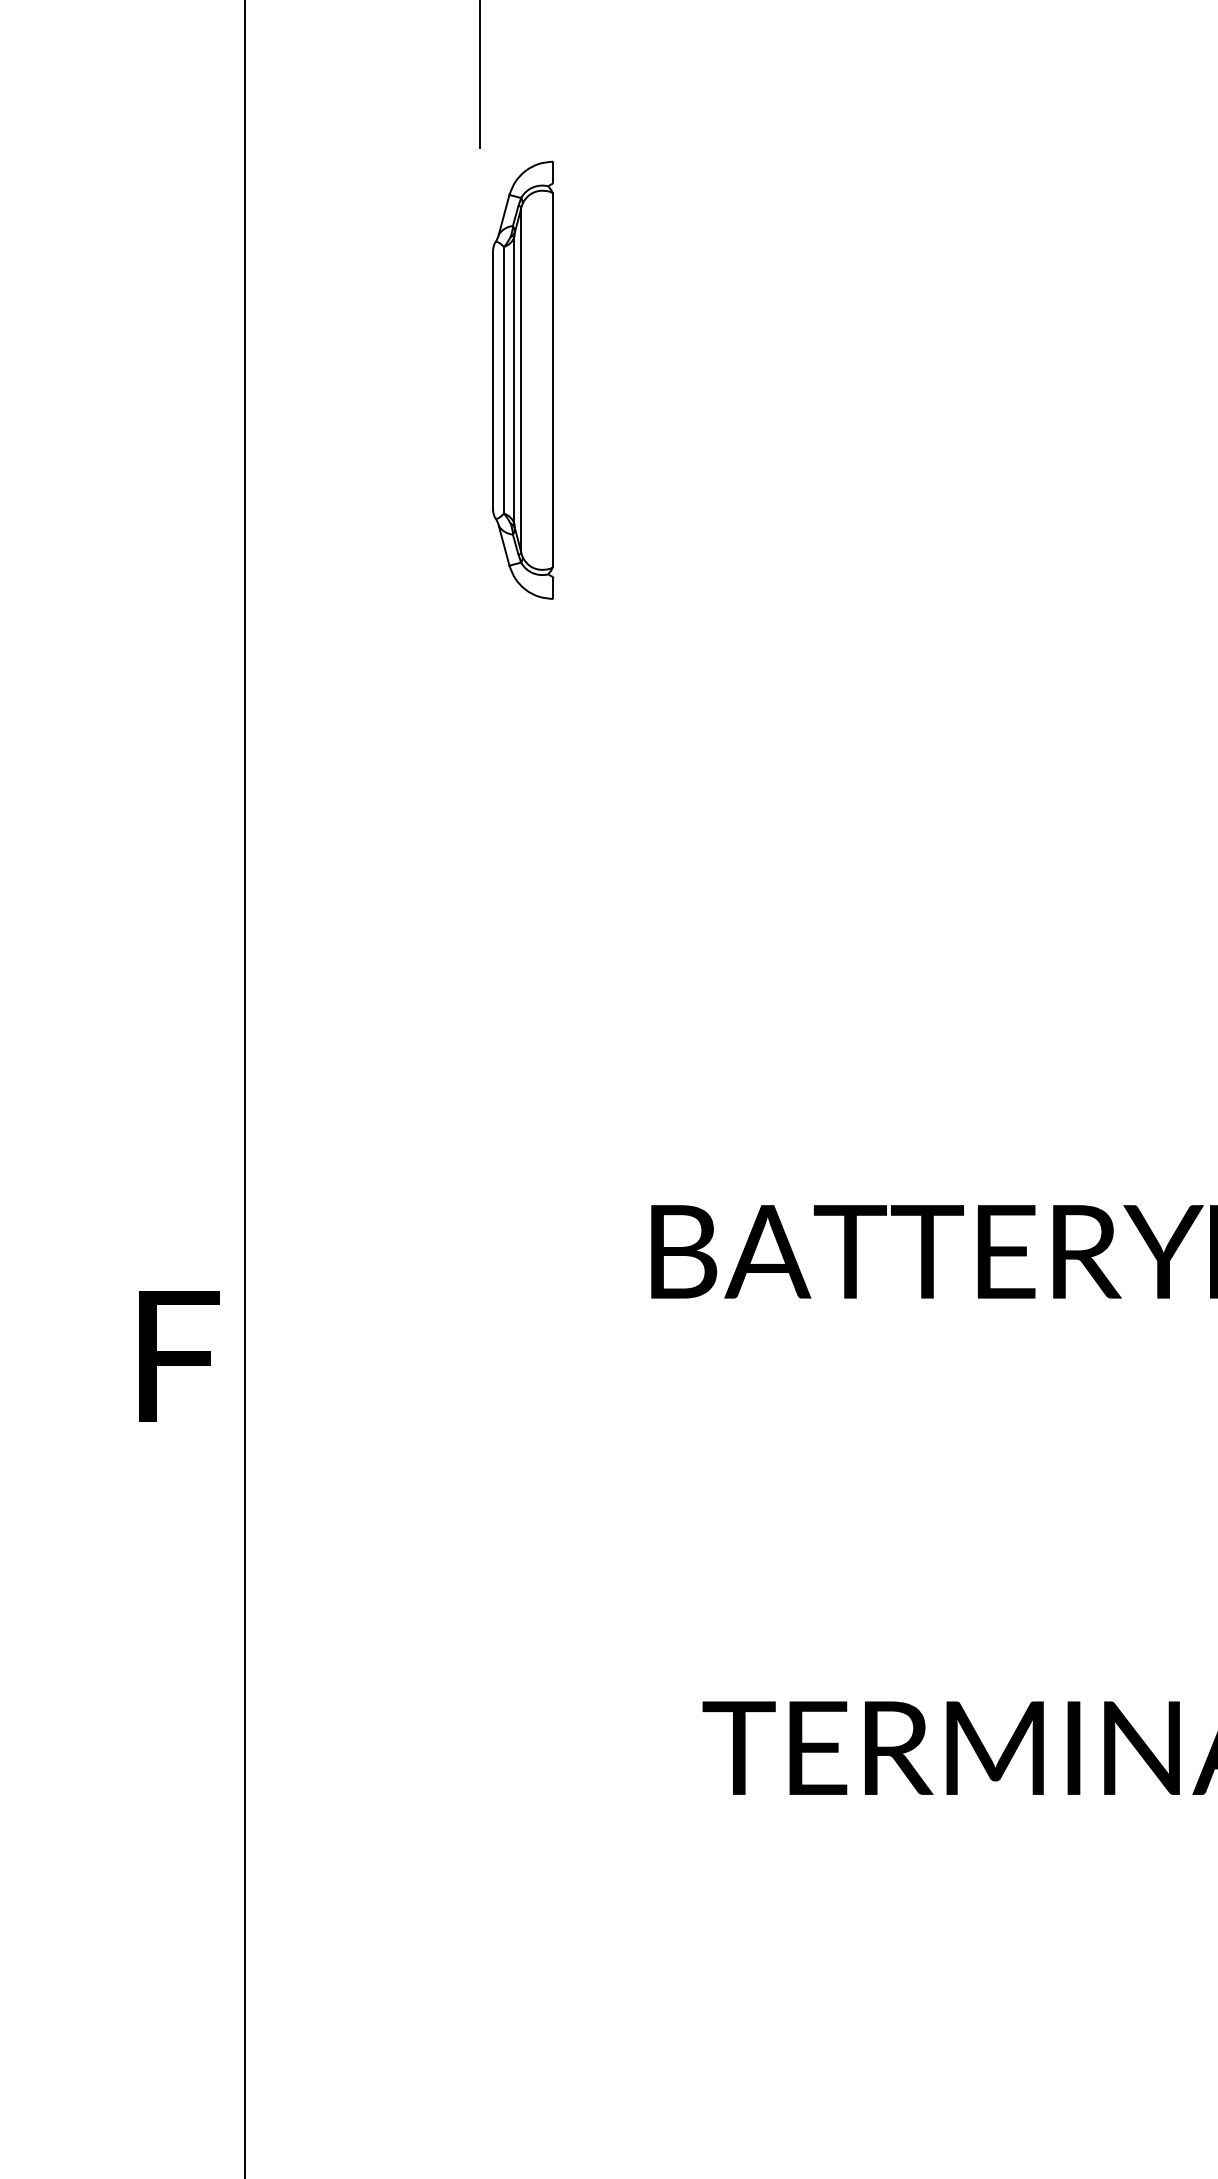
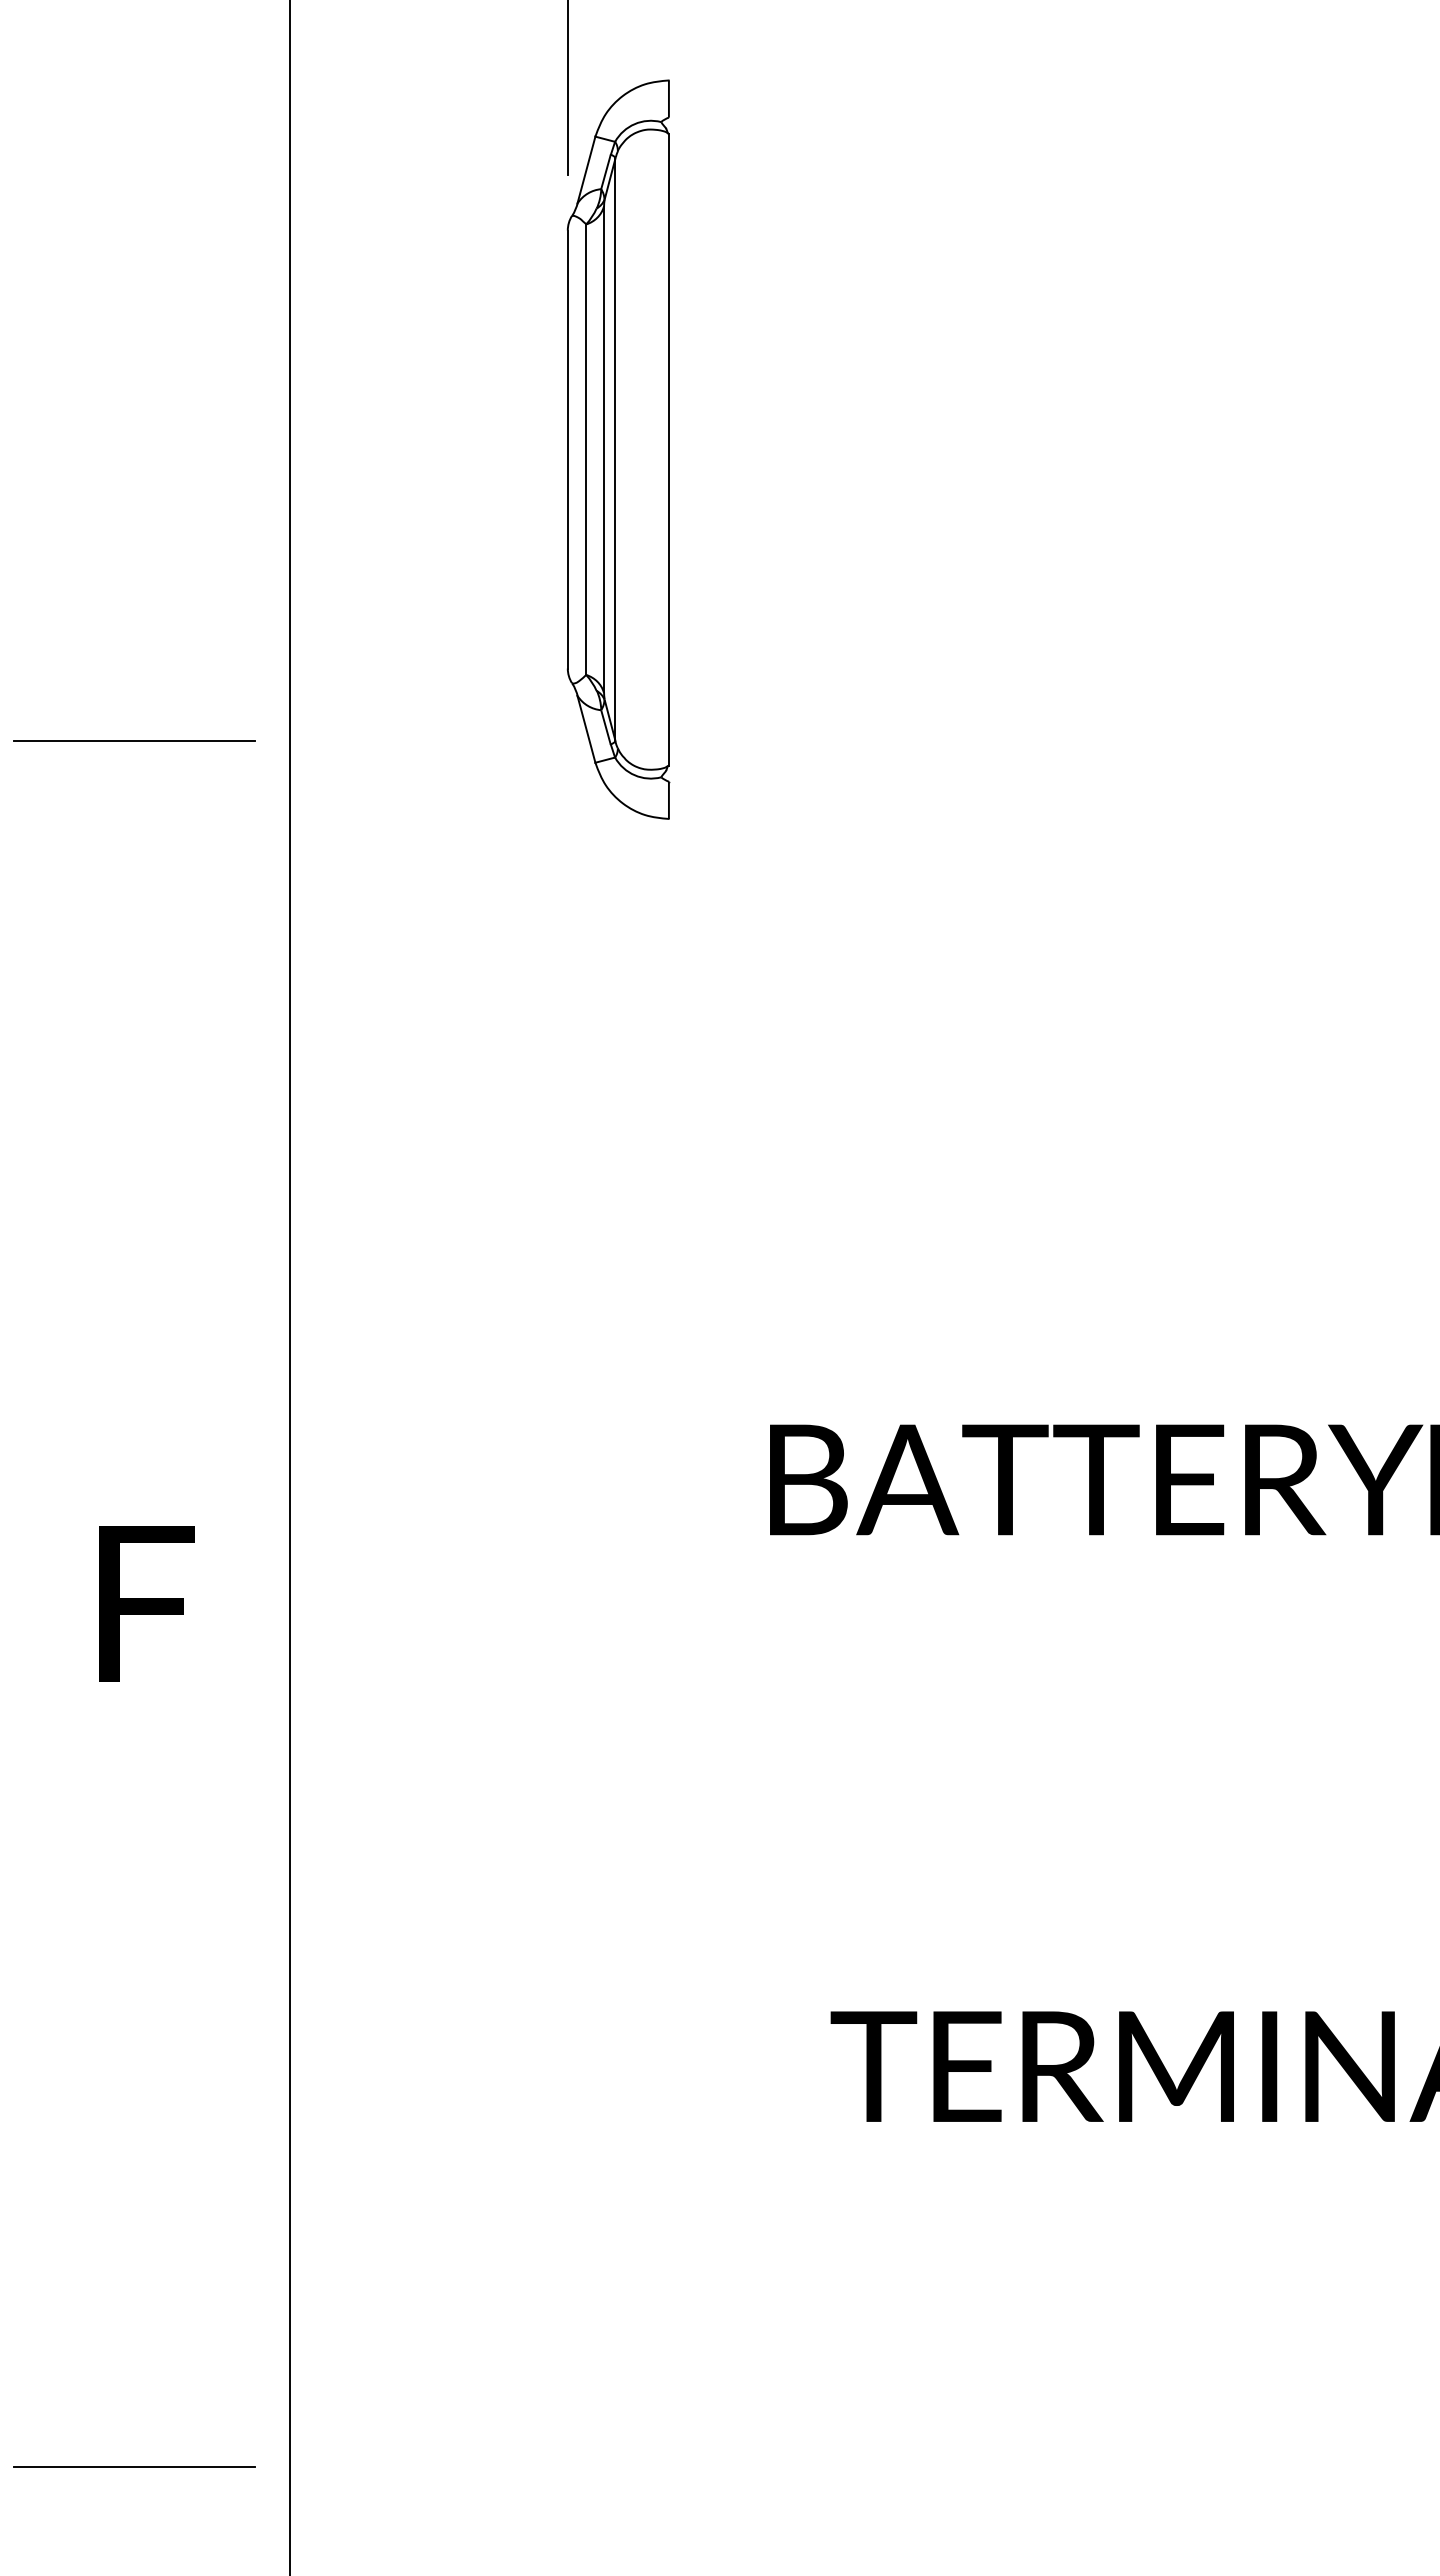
part: (523, 380) -> (618, 449), size x1.43
line: (113, 627) -> (134, 741), added
text: (178, 1356) -> (146, 1603), moved
line: (113, 2086) -> (134, 2466), added

